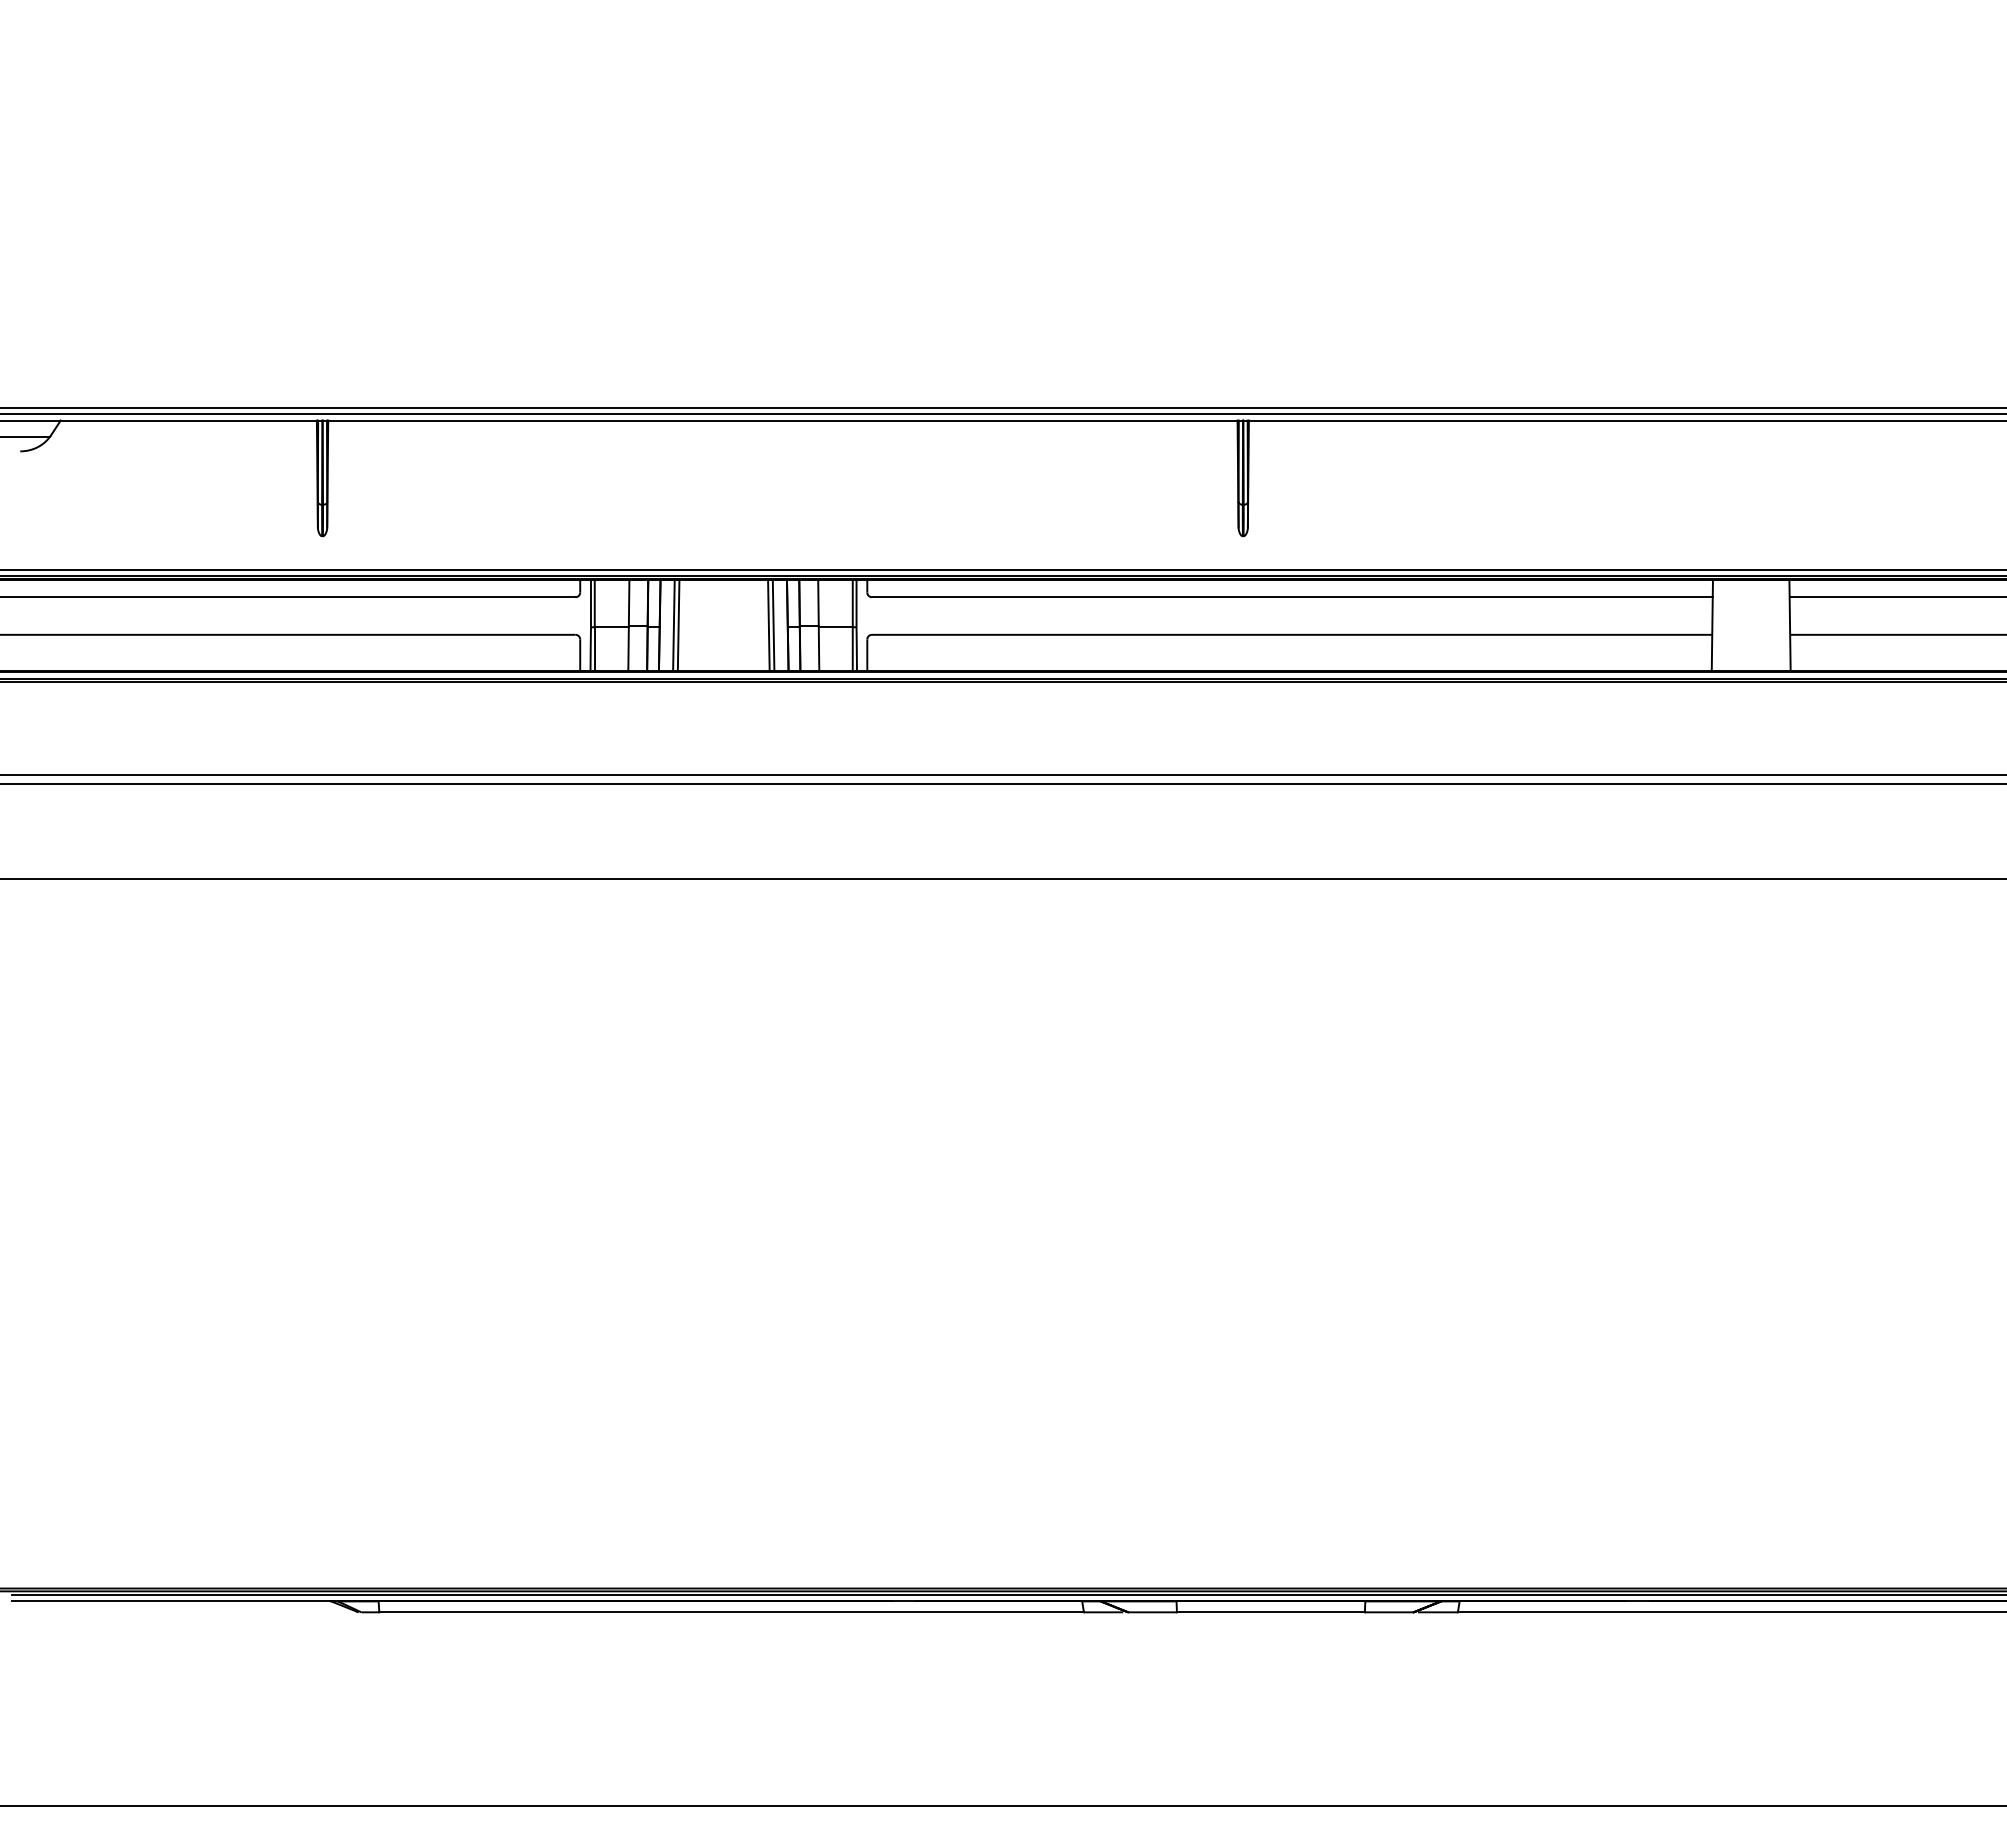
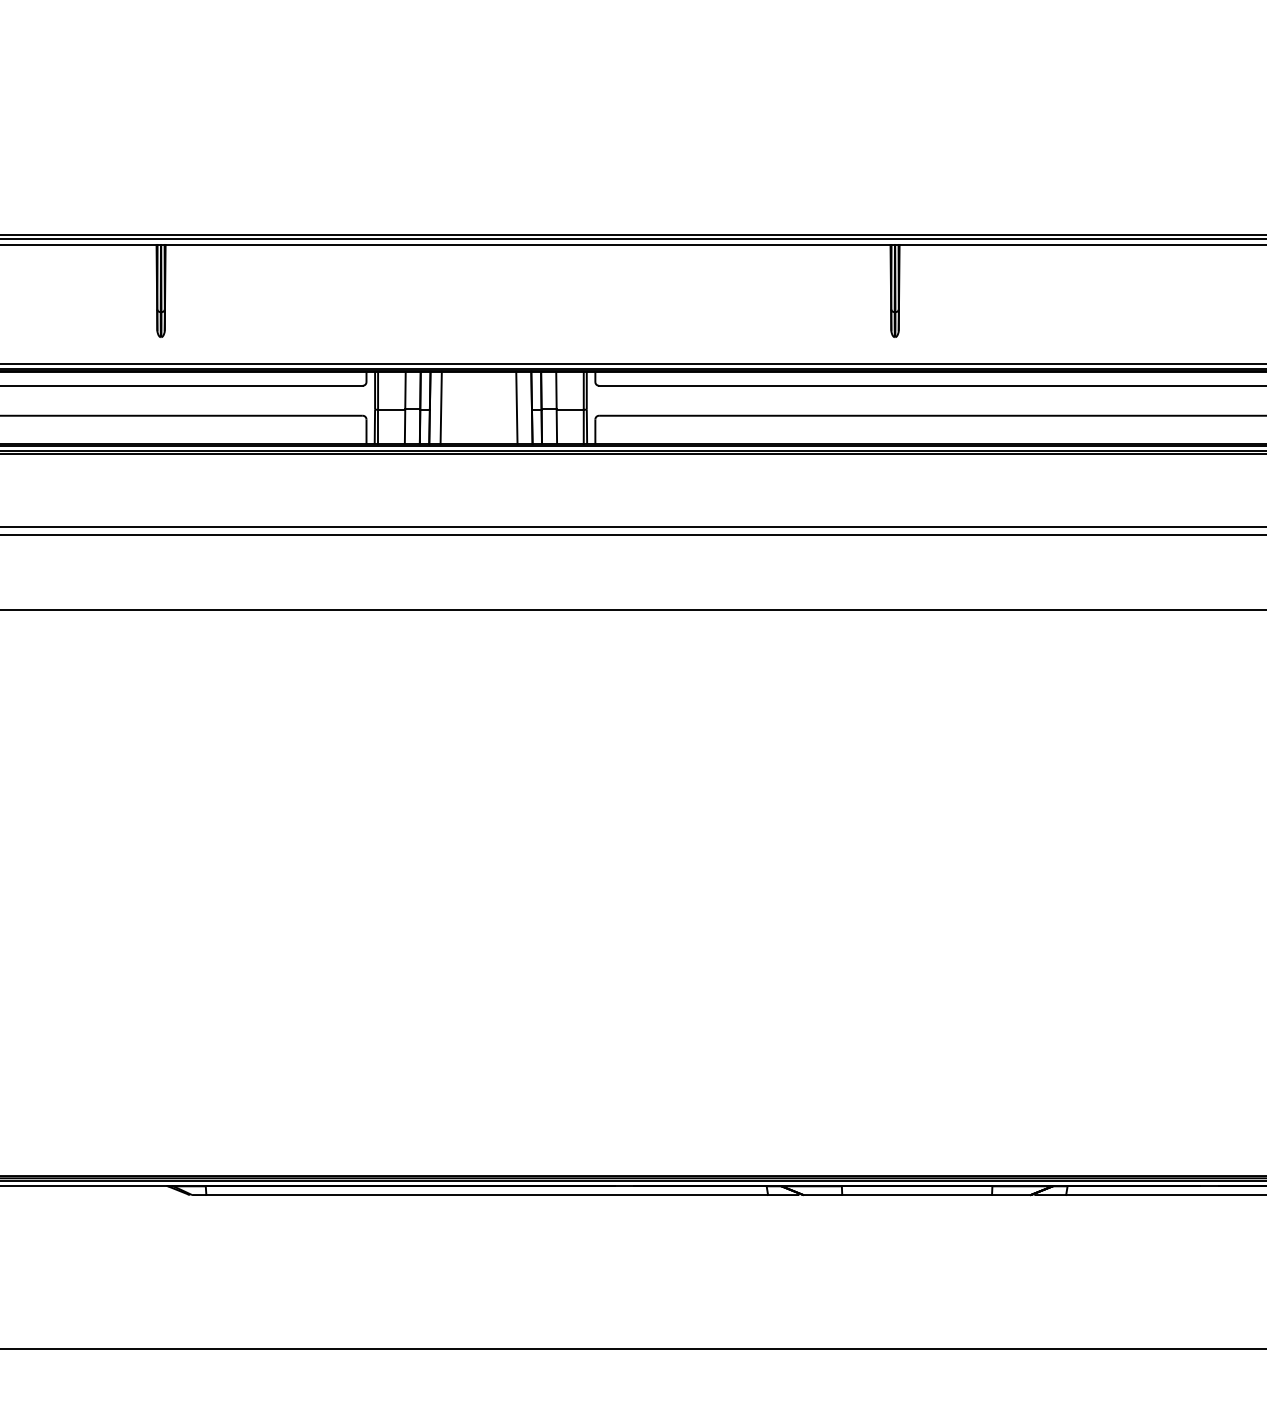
line: (678, 624) -> (444, 407), removed
line: (773, 624) -> (520, 407), removed

